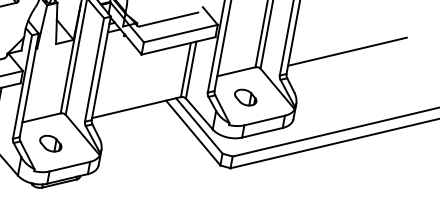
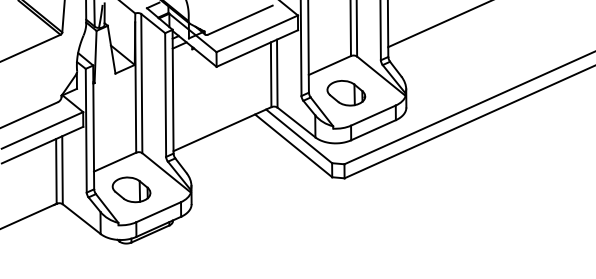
part: (245, 97) -> (346, 93), size x1.43
part: (50, 143) -> (131, 189), size x1.43

